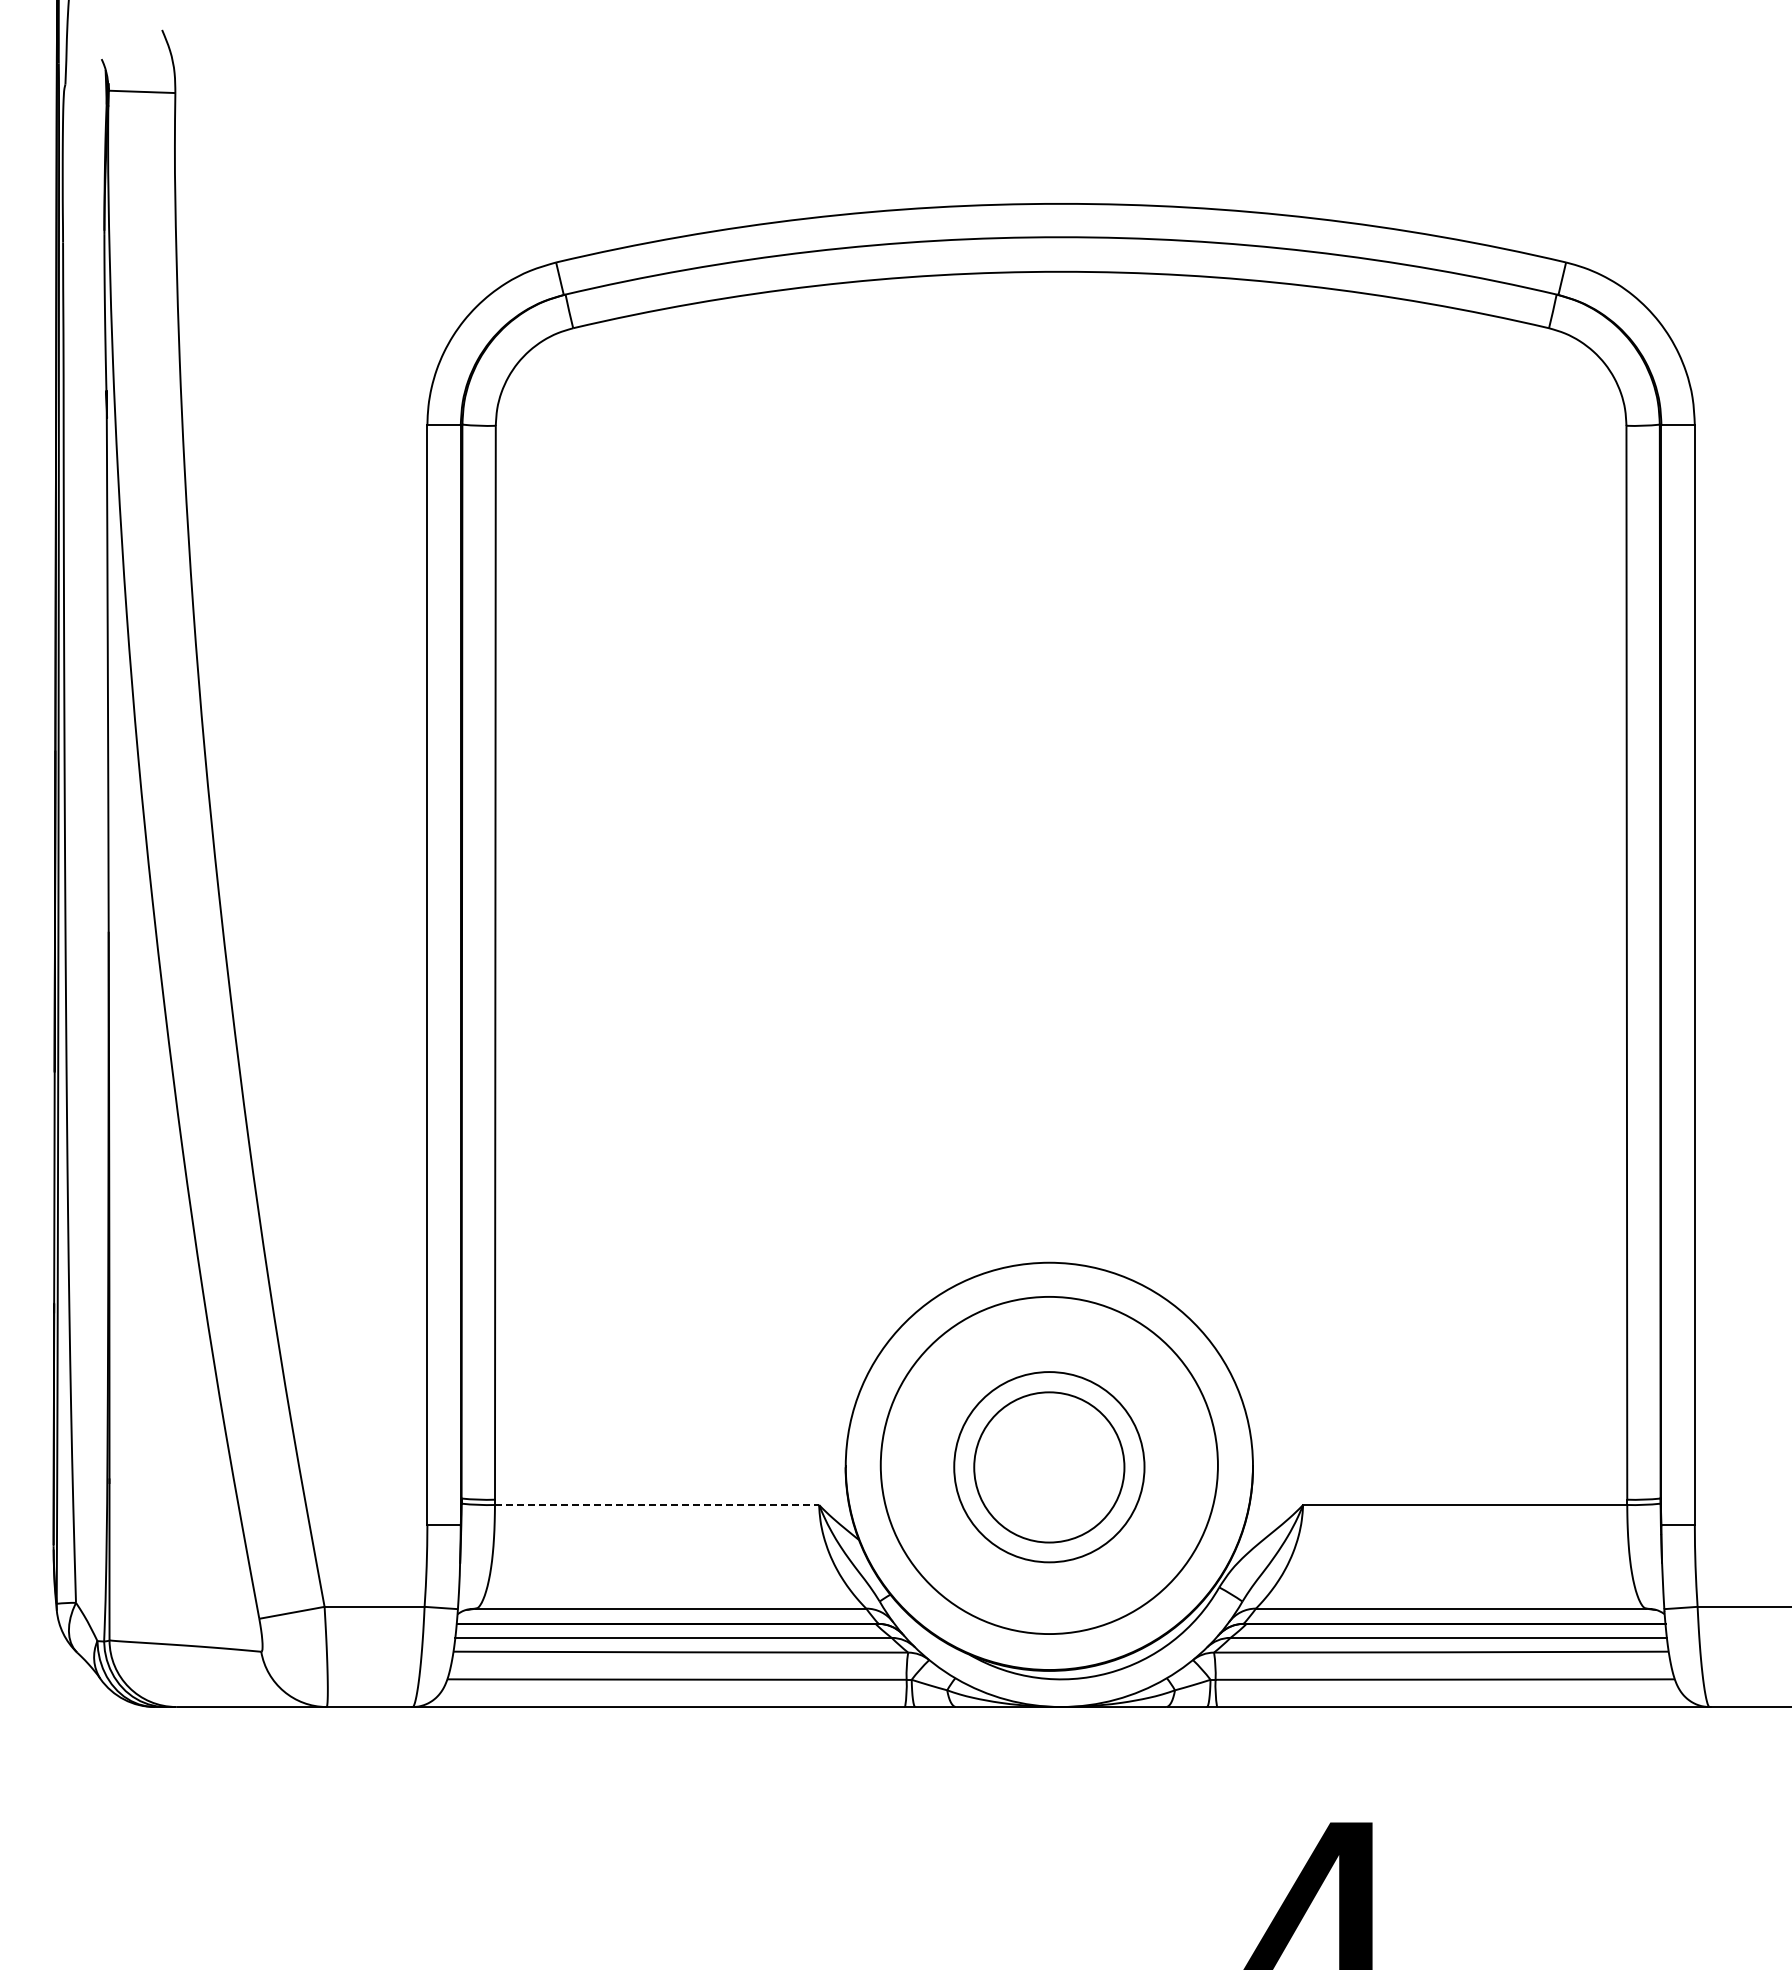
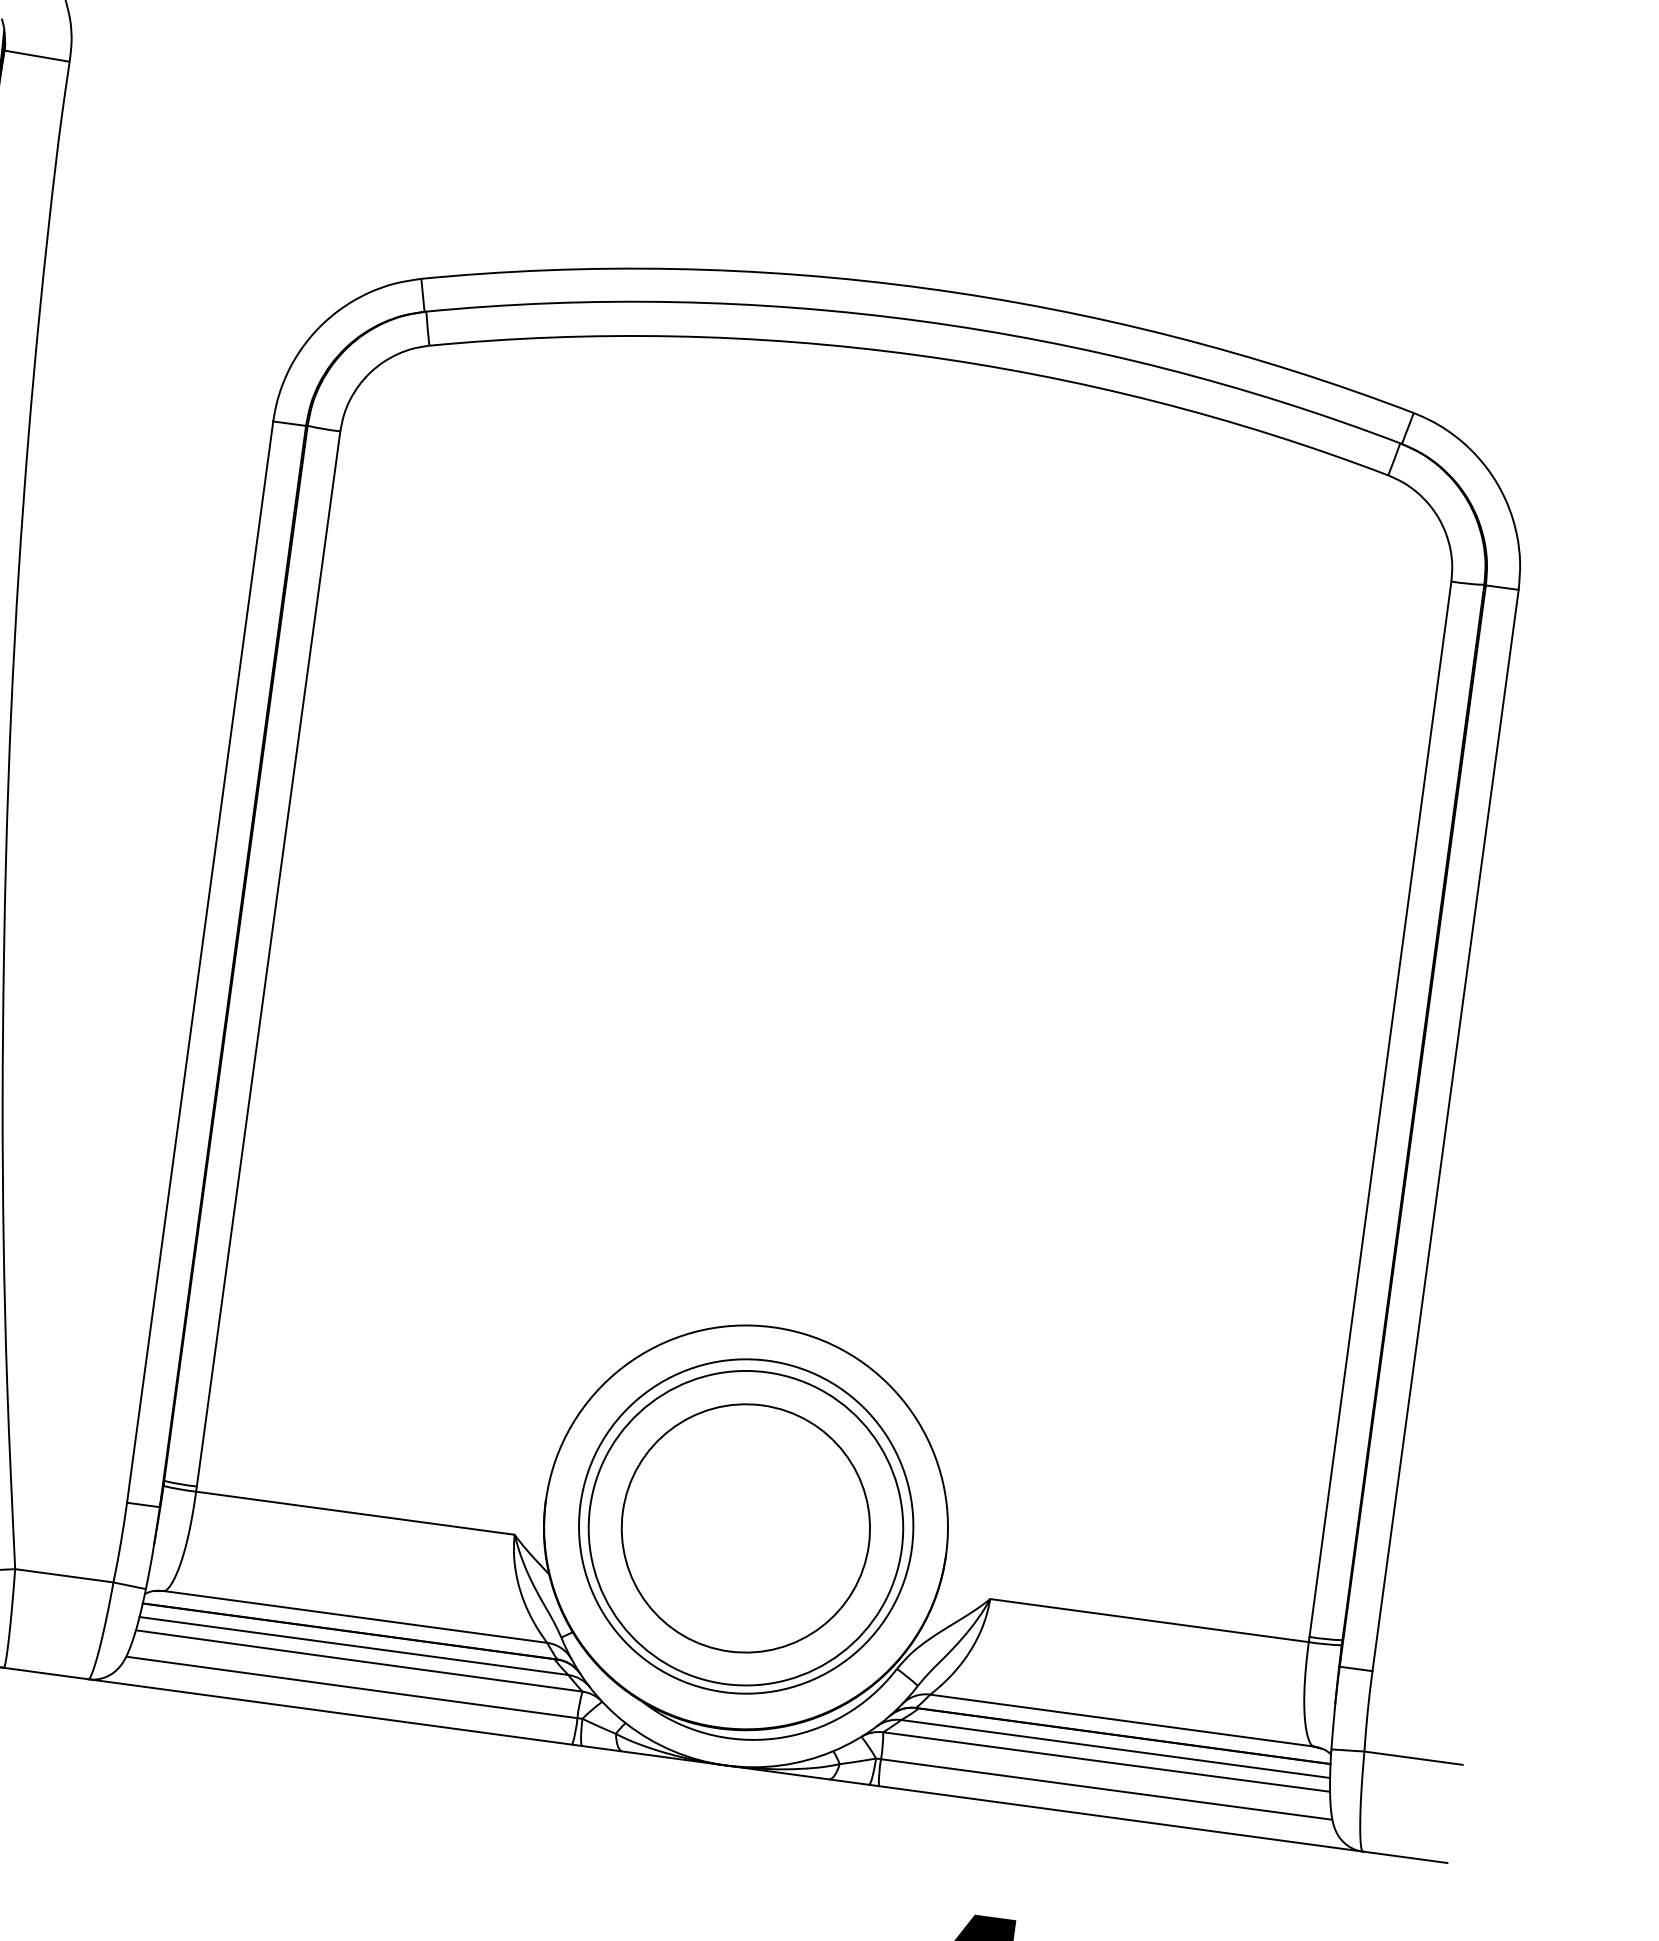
circle: (1048, 1466) -> (745, 1527), size x1.67
circle: (1049, 1467) -> (746, 1528), size x1.67
line: (657, 1505) -> (355, 1513), dashed -> solid

